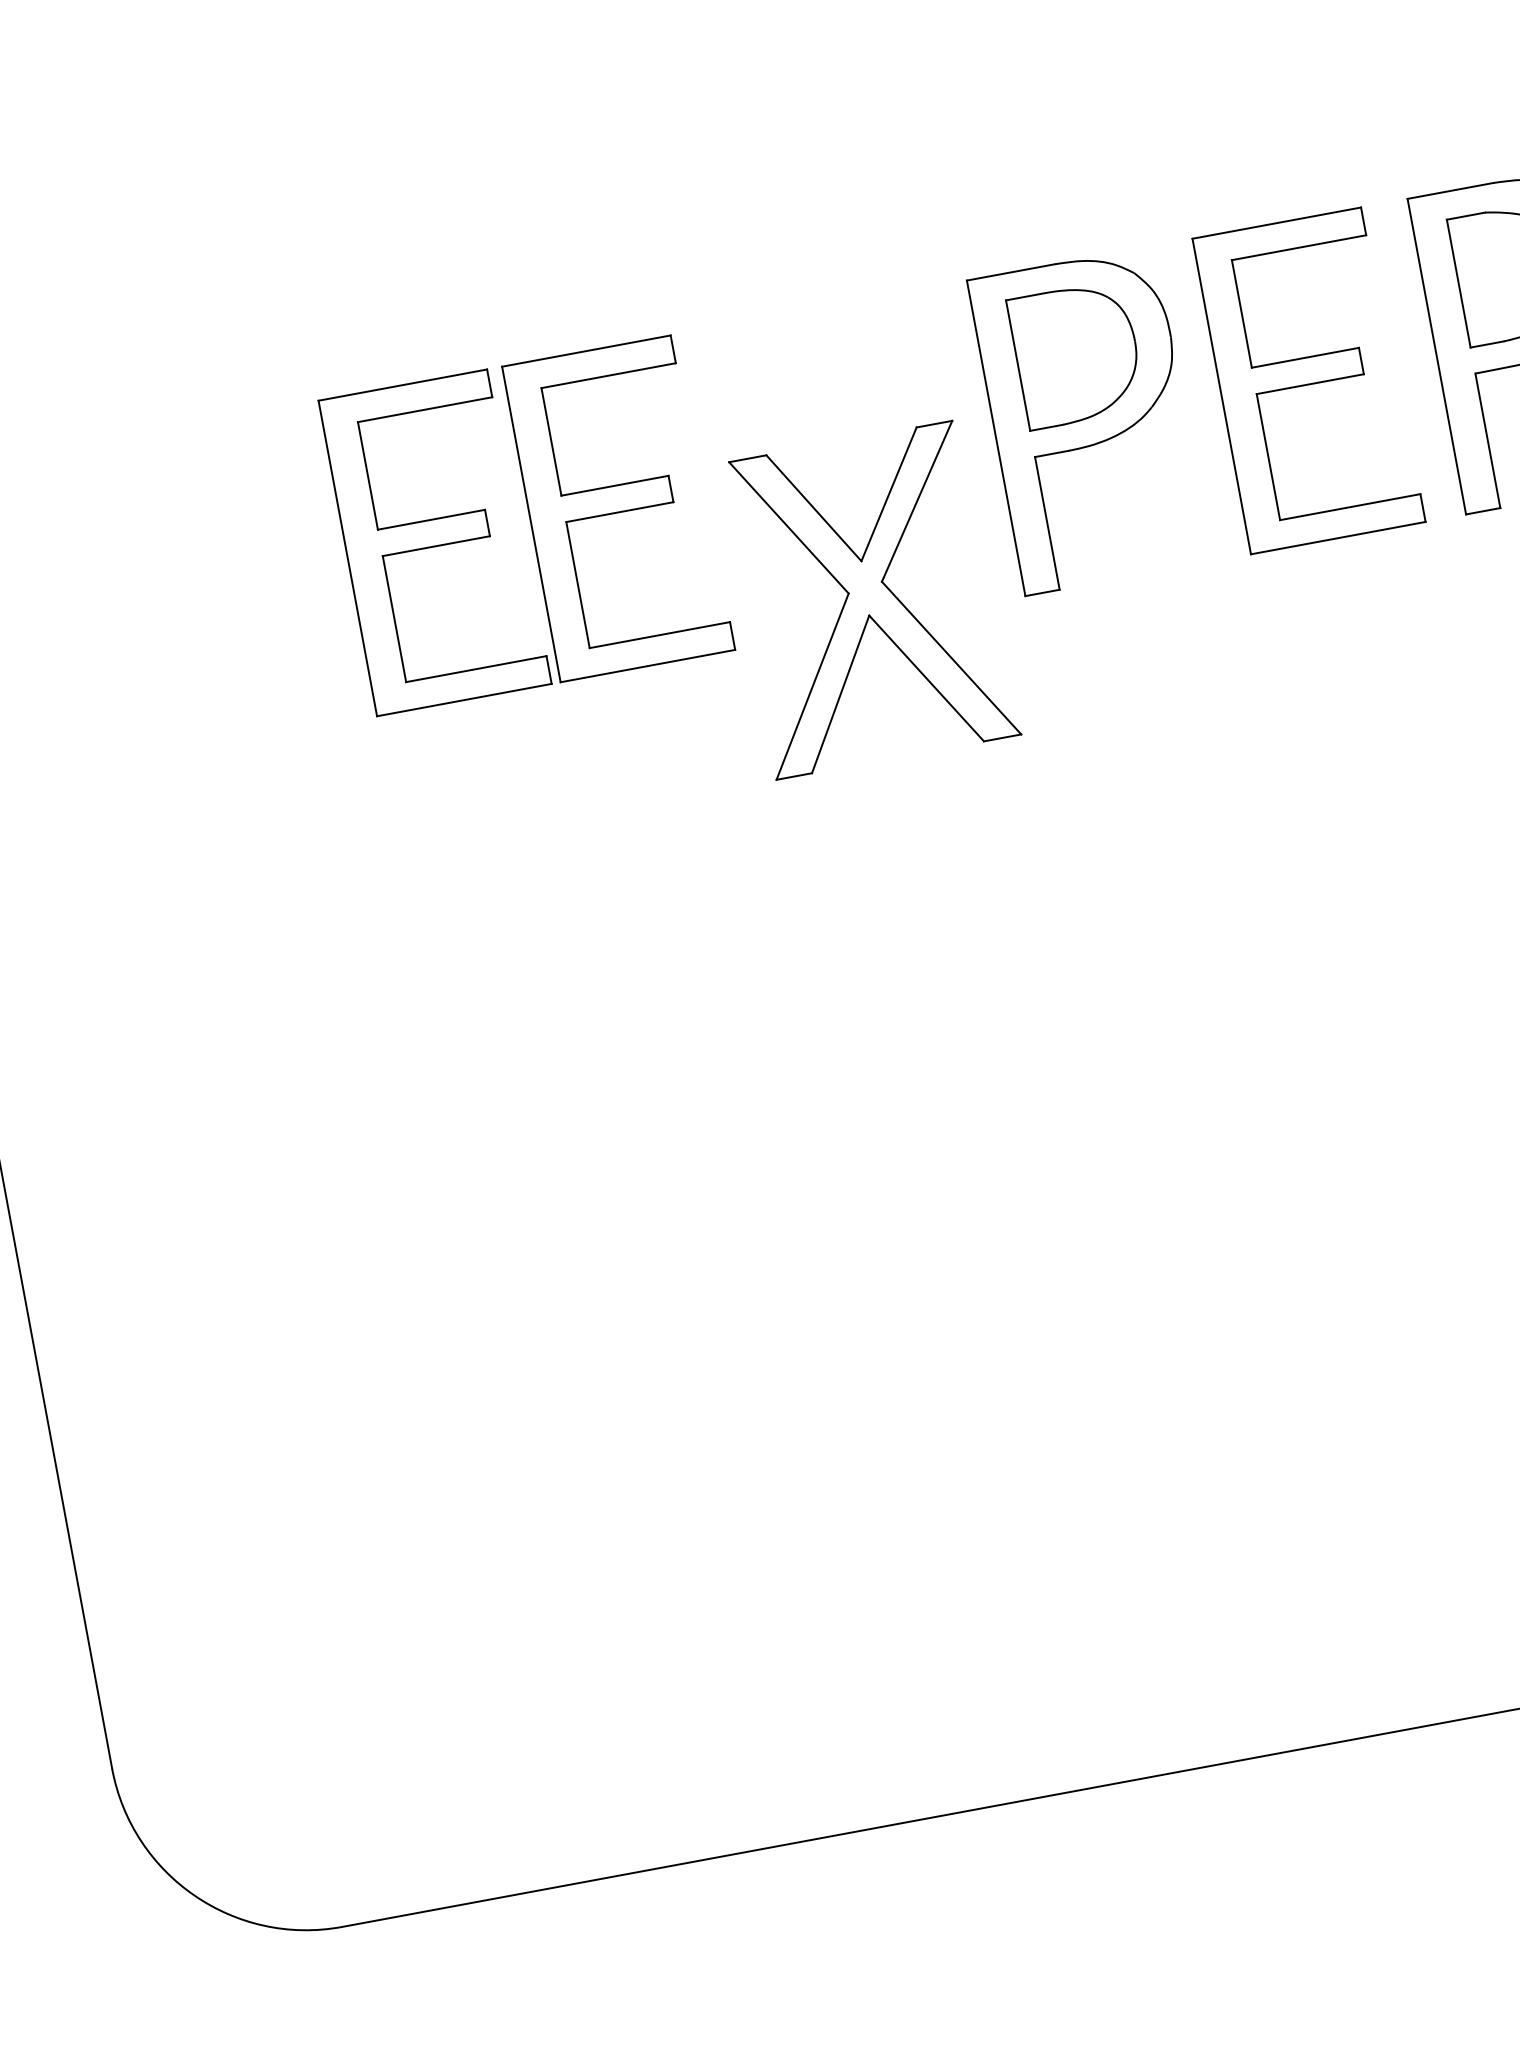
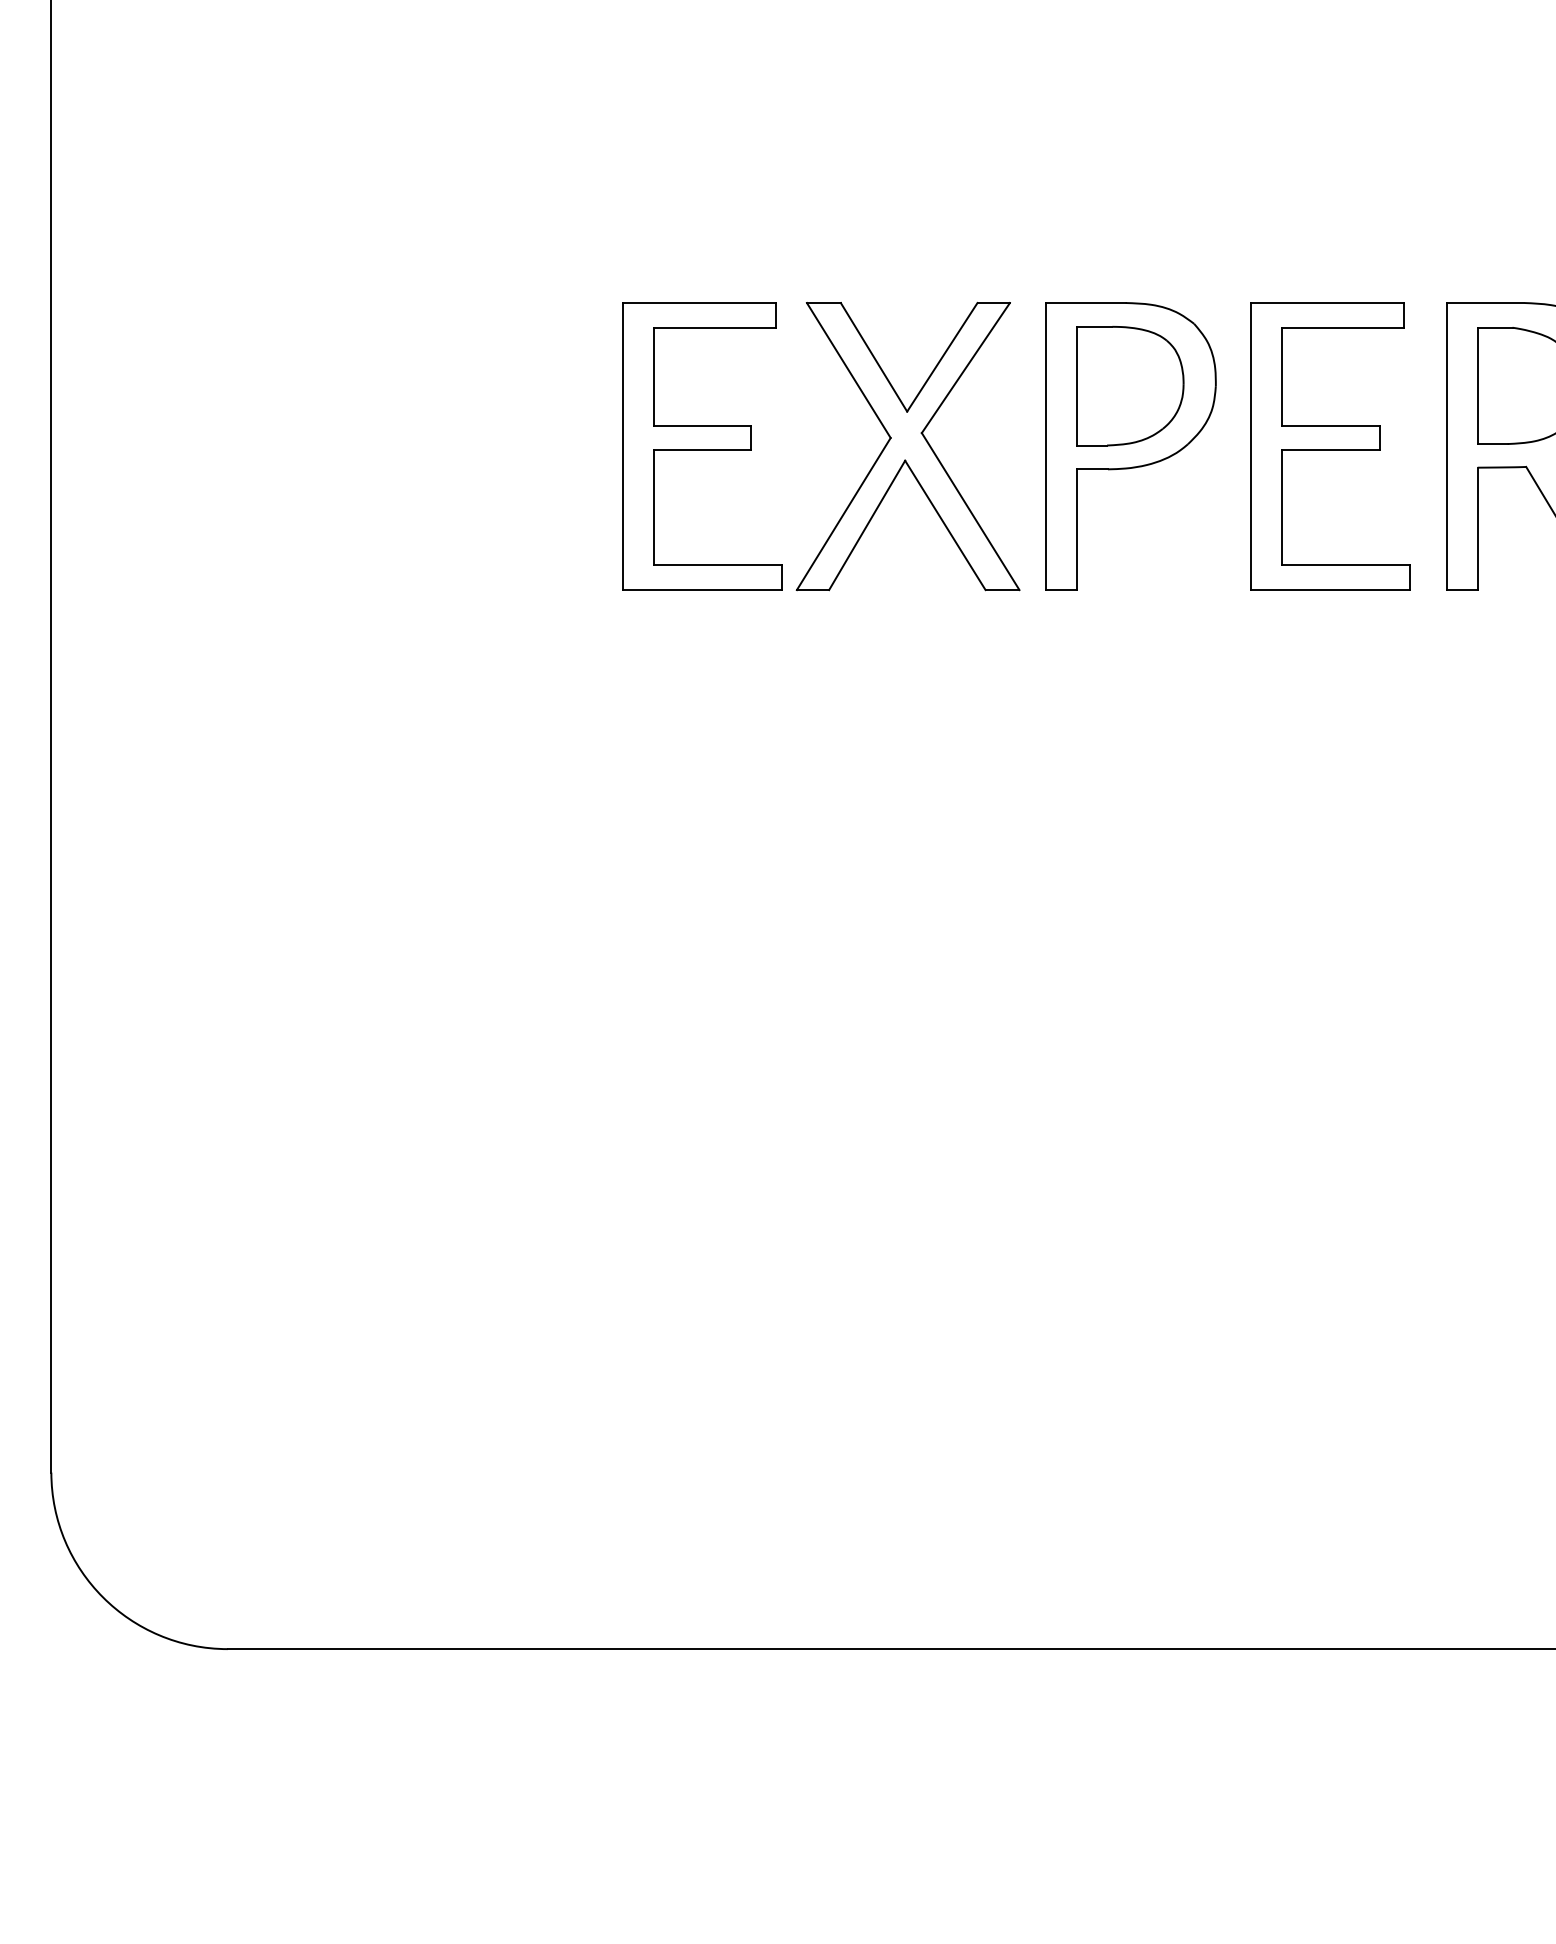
part: (435, 542) -> (535, 446), removed
part: (868, 599) -> (907, 446), moved

